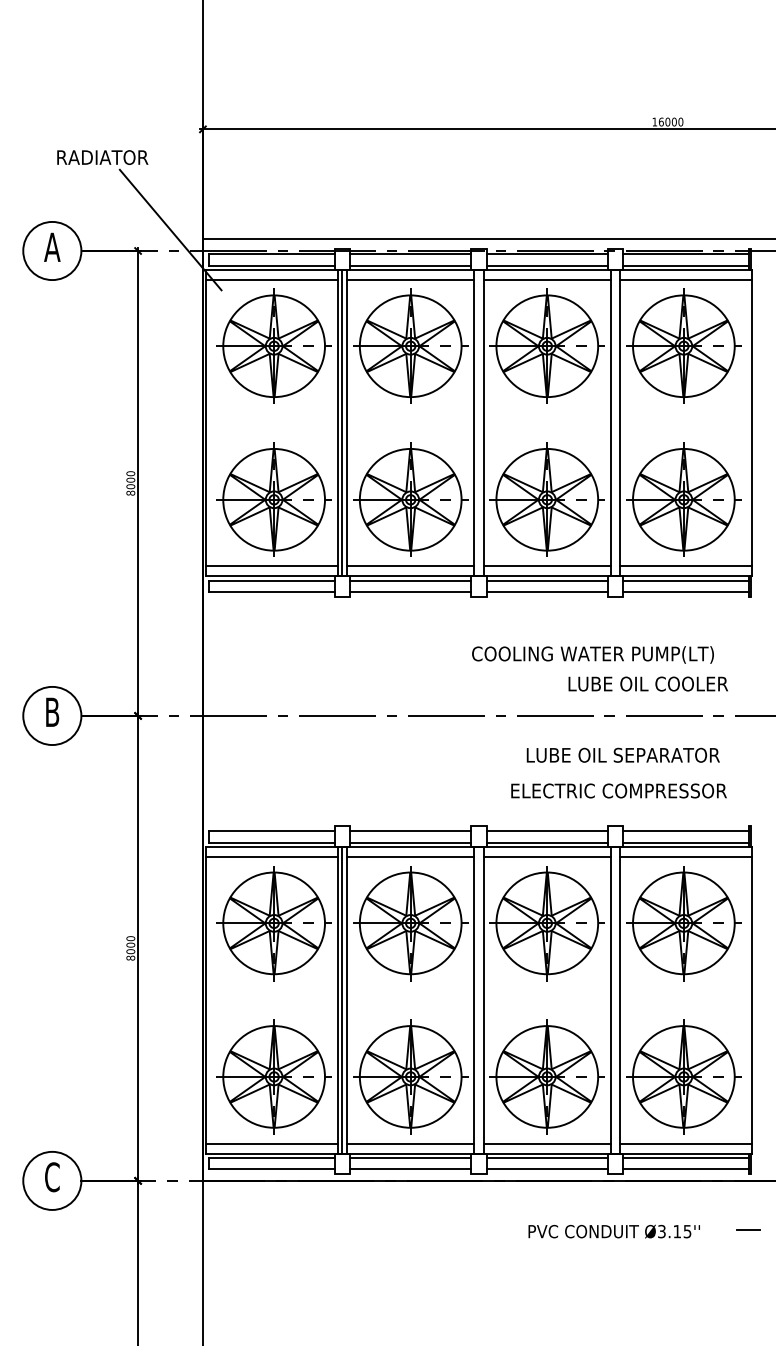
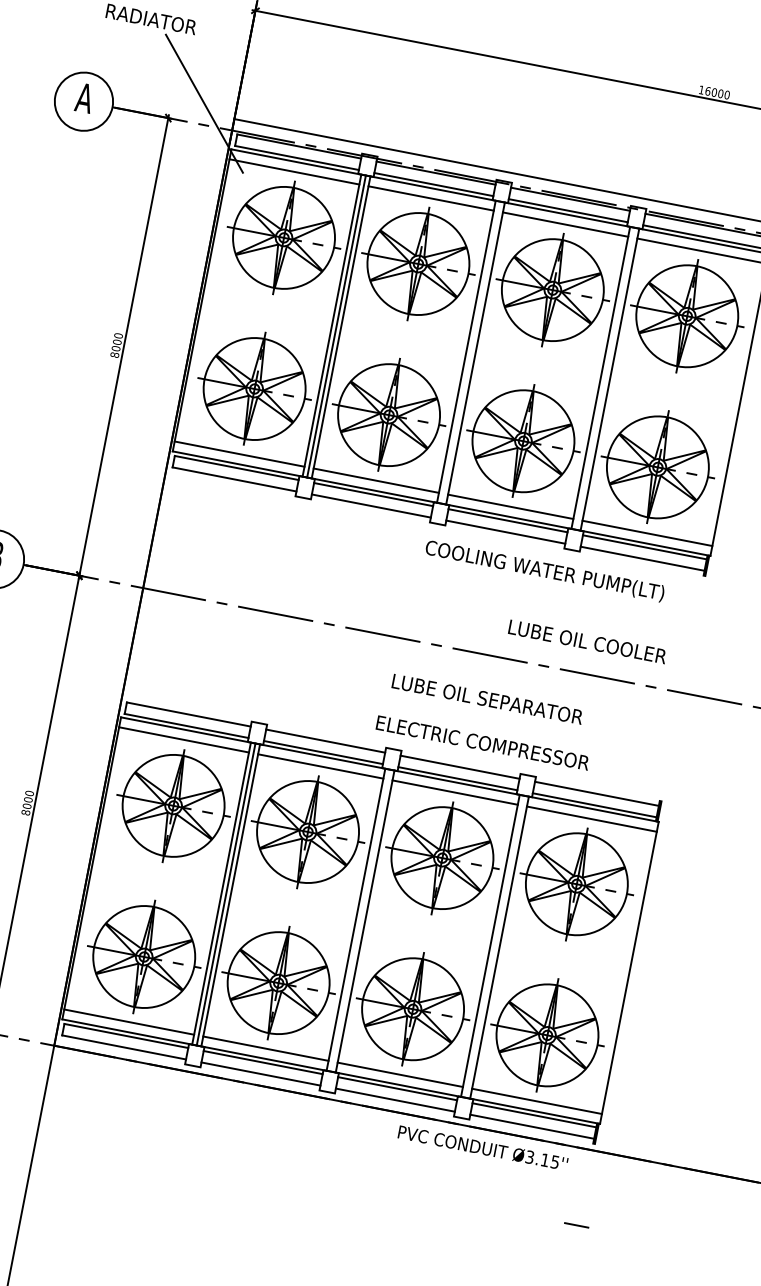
text: (592, 654) -> (544, 570), moved
text: (622, 754) -> (486, 698), moved
text: (618, 790) -> (482, 742), moved
line: (748, 1229) -> (576, 1224), moved
text: (613, 1231) -> (482, 1147), moved

